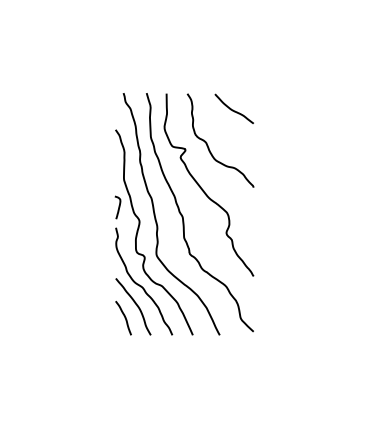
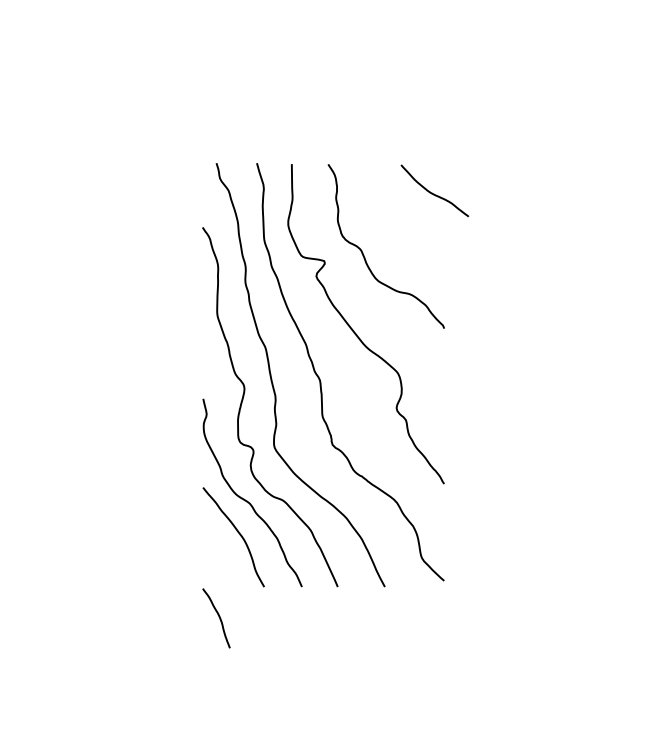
curve: (233, 109) -> (433, 191), moved
curve: (118, 207) -> (207, 363), removed
curve: (124, 318) -> (218, 618), moved

